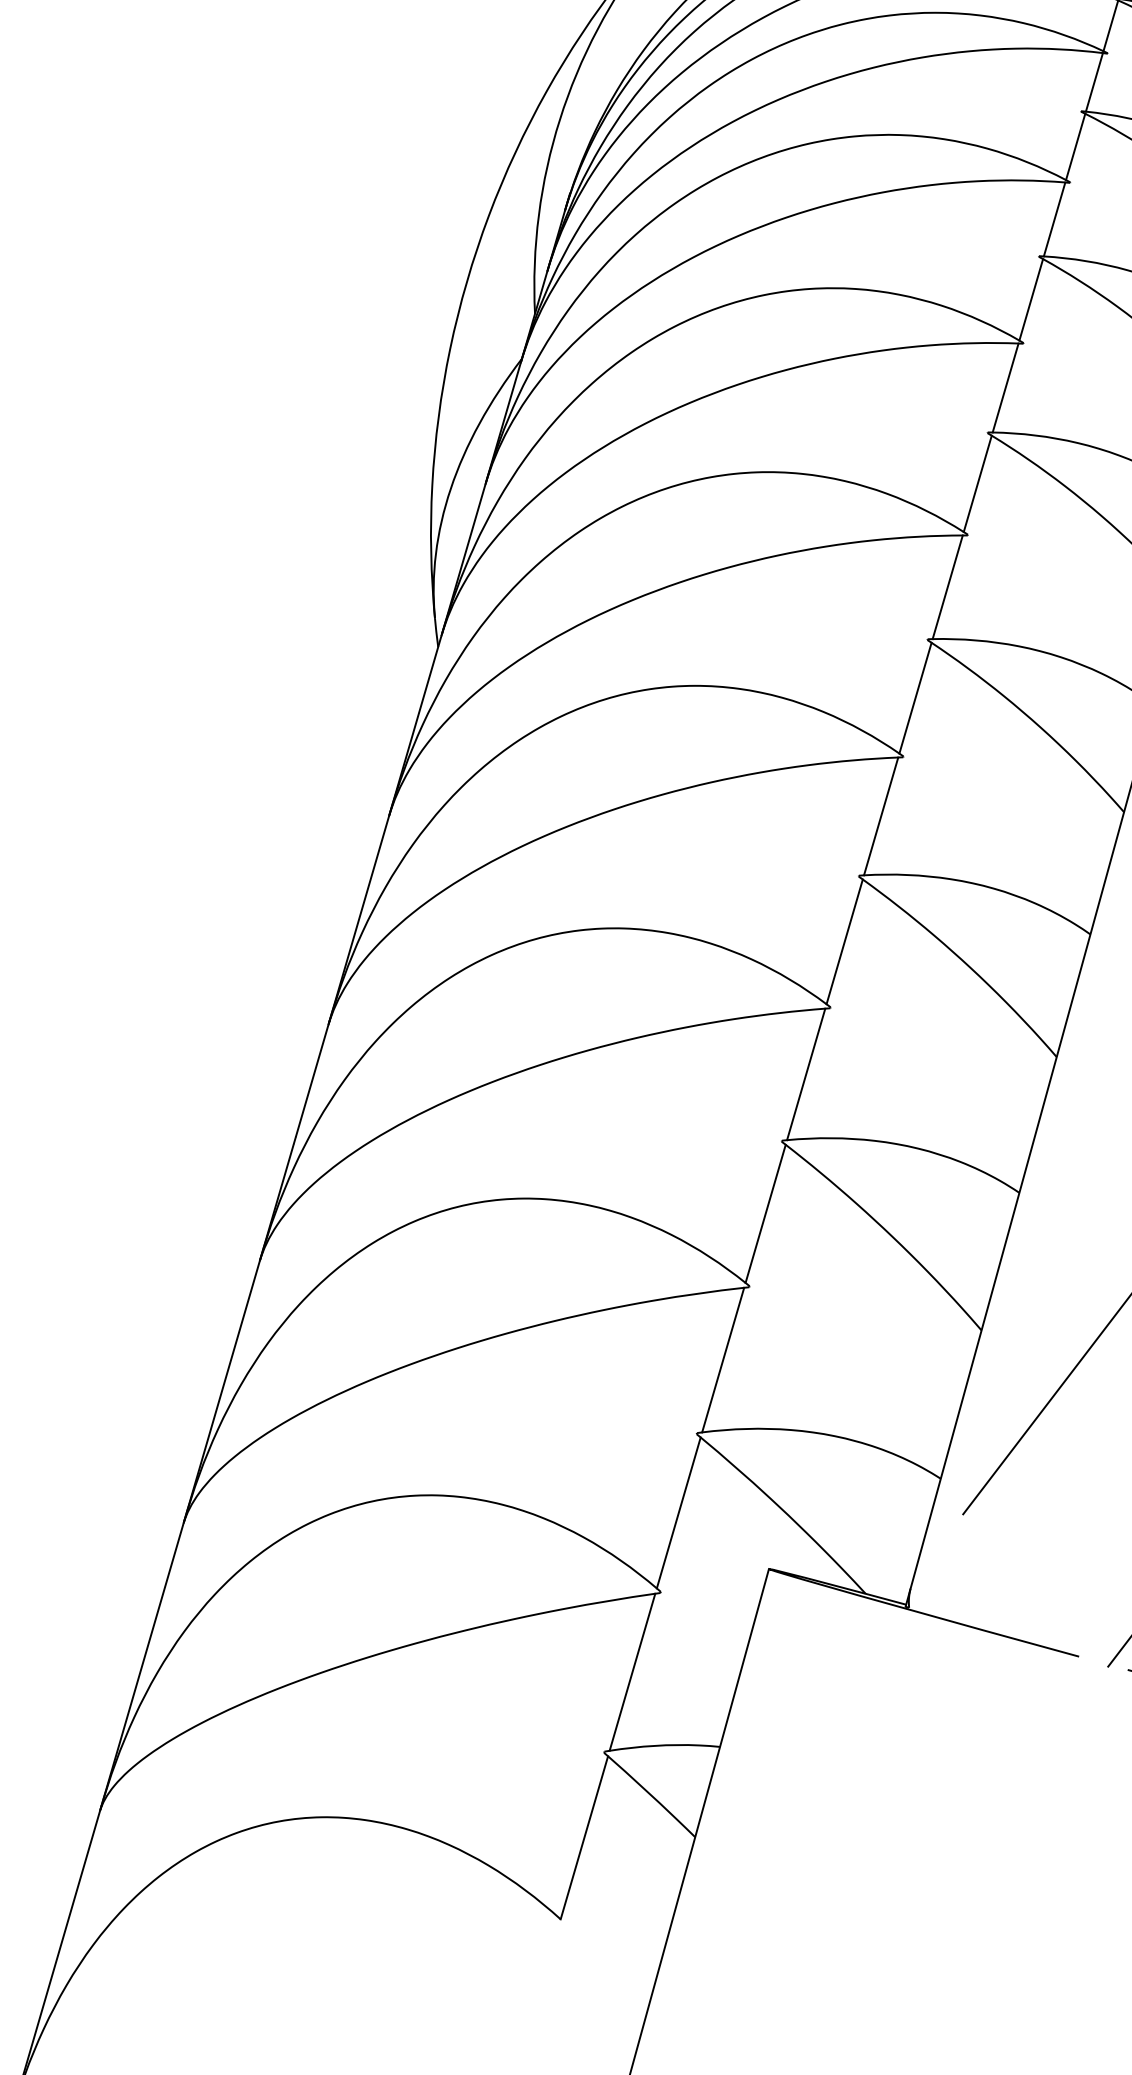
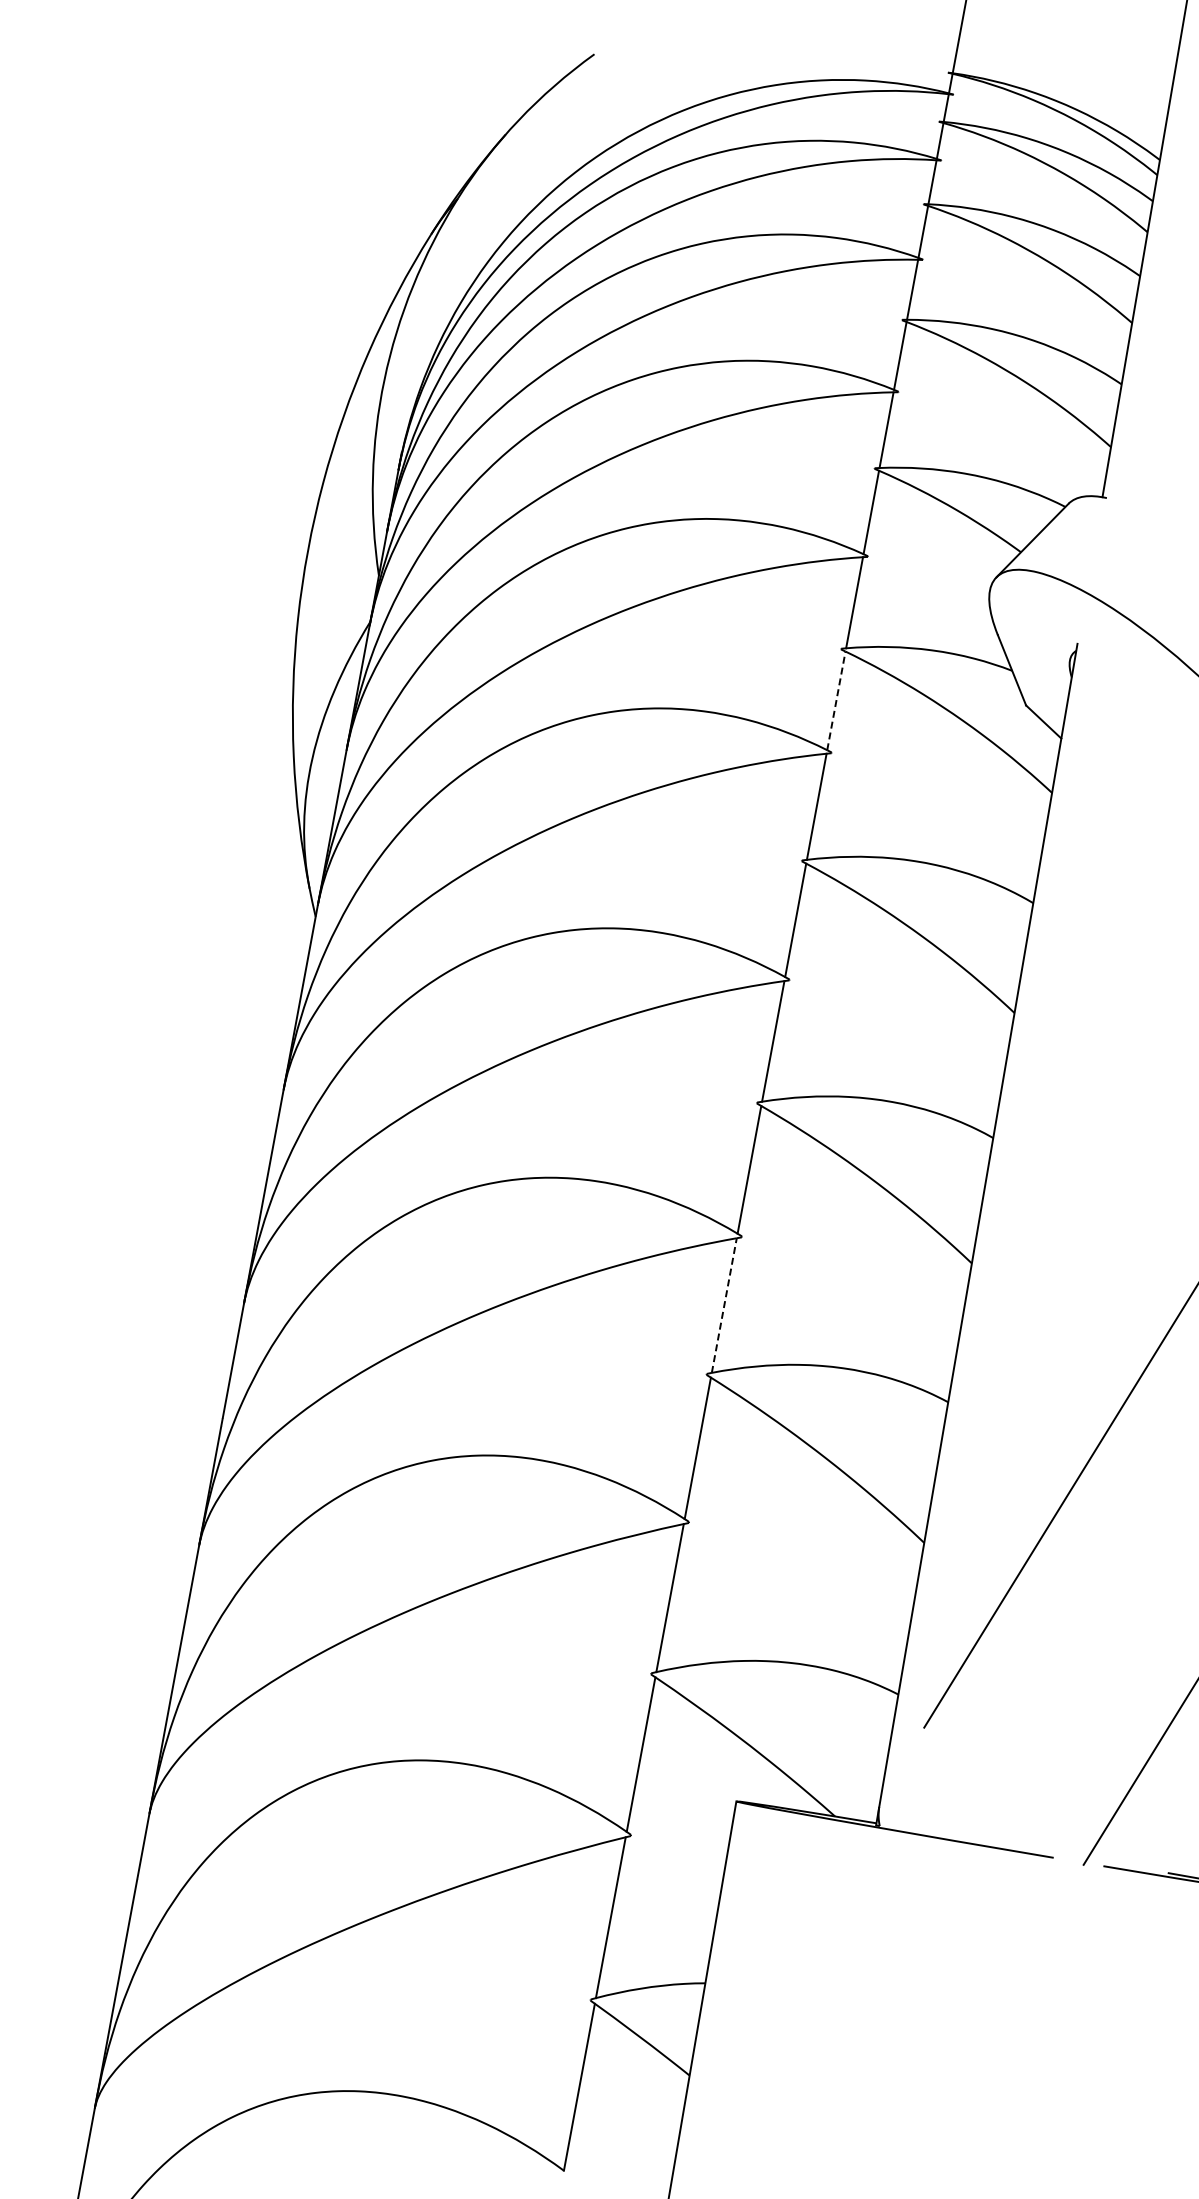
line: (977, 483) -> (836, 700), solid -> dashed
line: (806, 1074) -> (724, 1305), solid -> dashed

